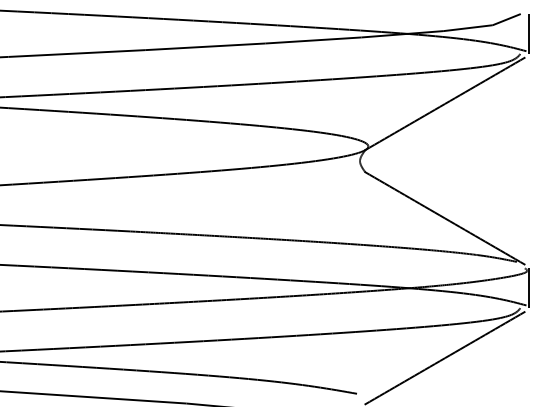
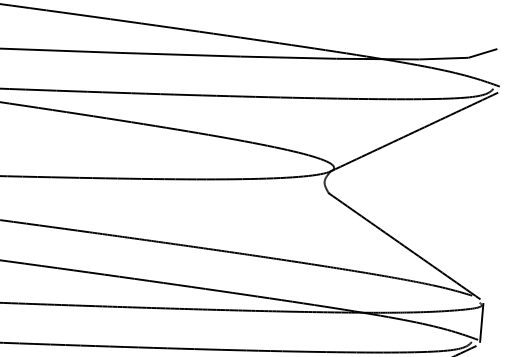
line: (528, 34) -> (503, 70), removed

